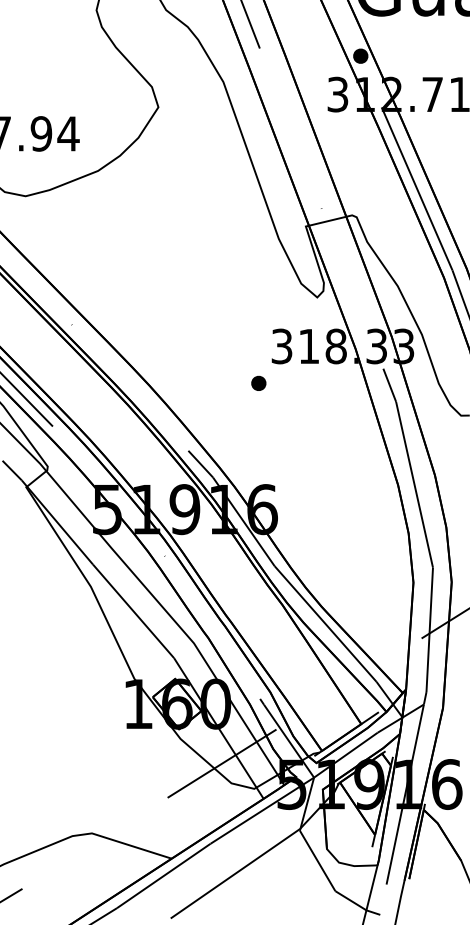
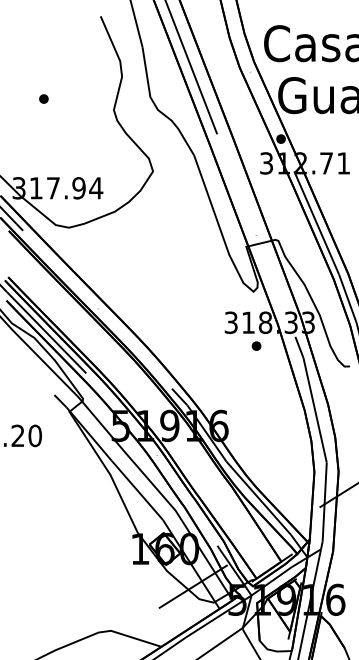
part: (258, 382) -> (256, 345), moved

